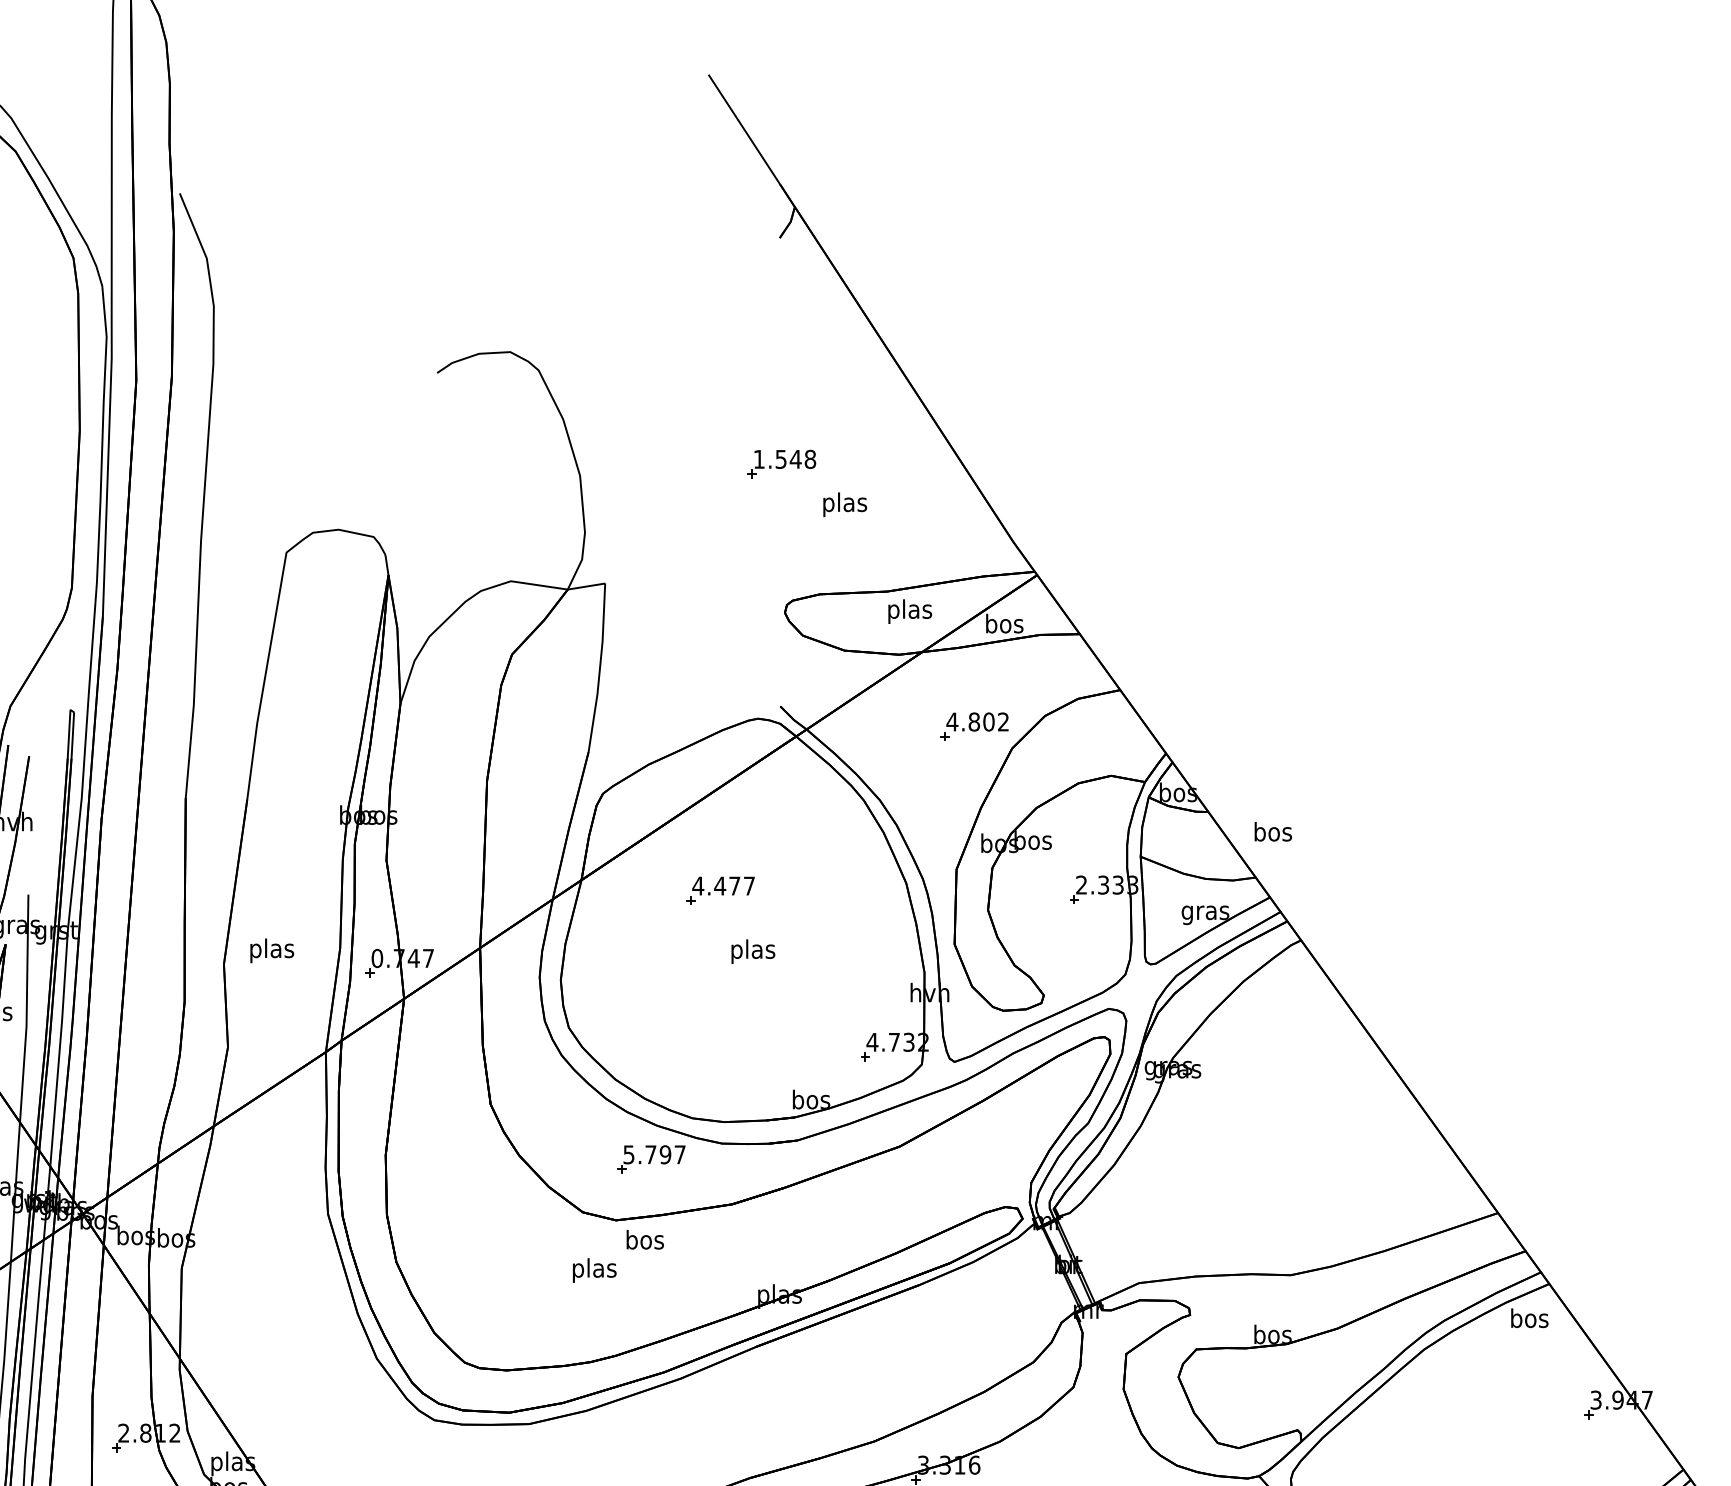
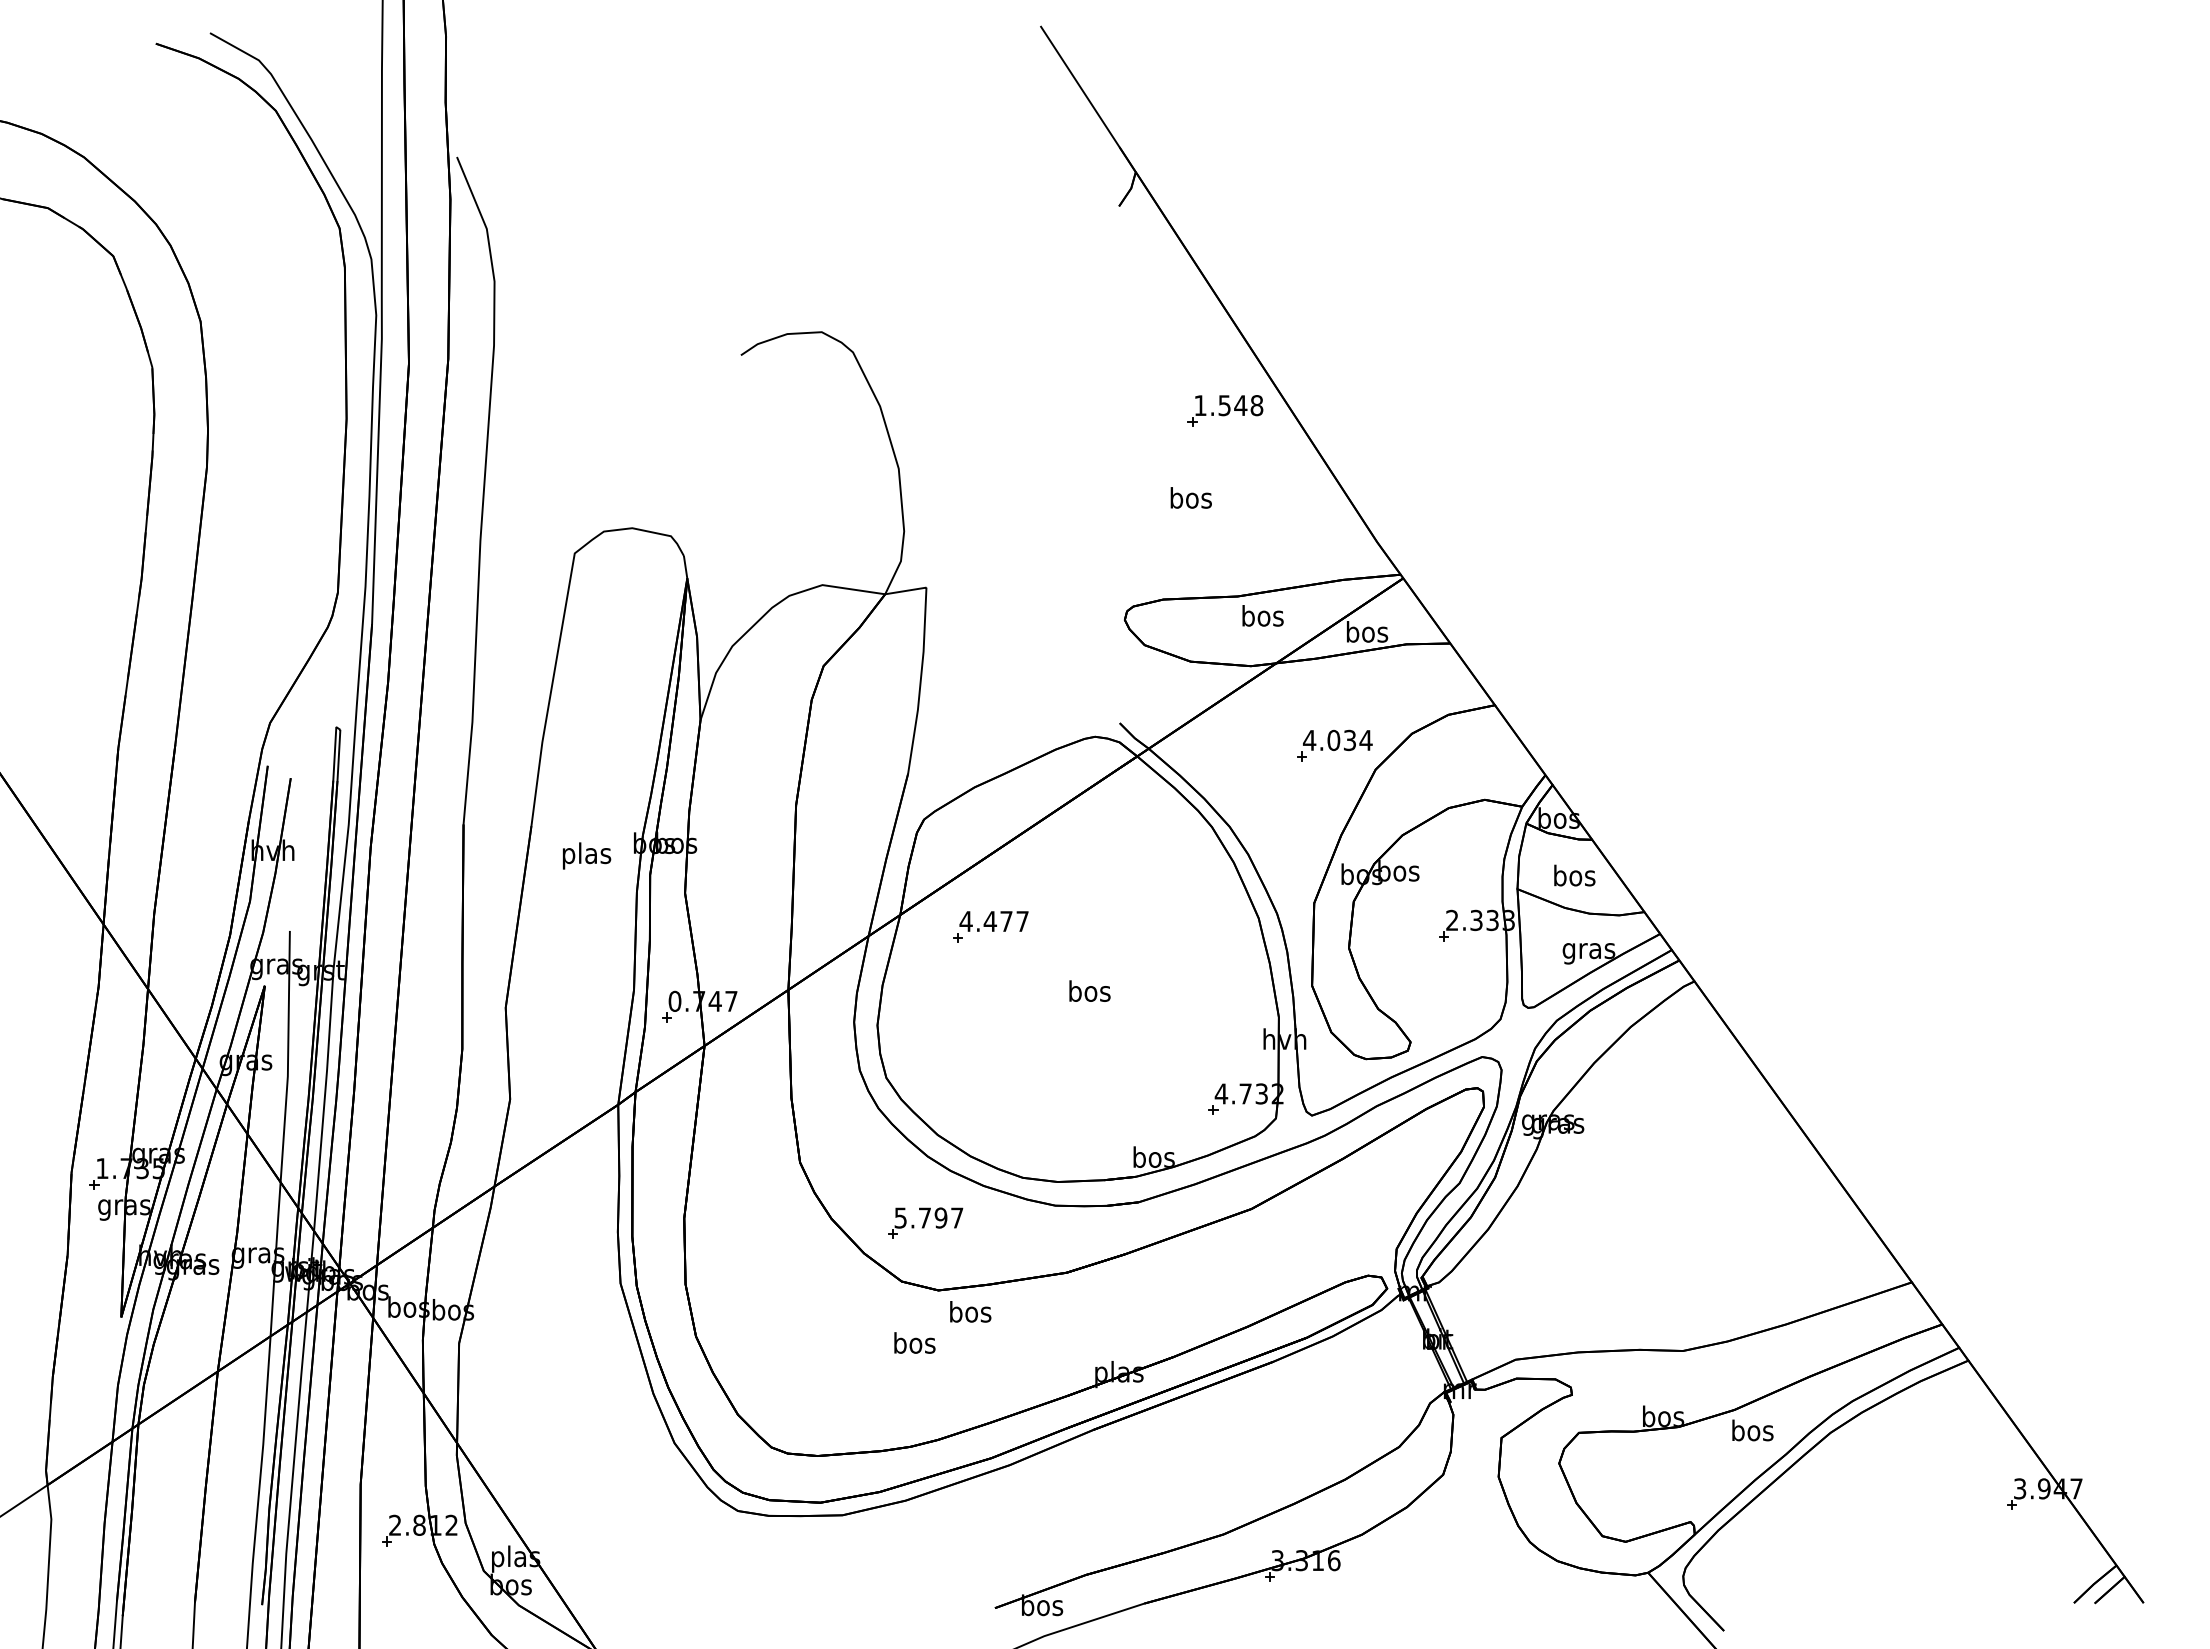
part: (781, 463) -> (1225, 410), moved
text: (845, 504) -> (1191, 500), plas -> bos
text: (910, 611) -> (1263, 618), plas -> bos
text: (988, 722) -> (1349, 740), 4.802 -> 4.034
text: (1273, 831) -> (1574, 875), moved
part: (720, 890) -> (990, 926), moved
text: (272, 950) -> (587, 855), moved
text: (752, 951) -> (1089, 993), plas -> bos
part: (651, 1158) -> (925, 1222), moved
text: (594, 1270) -> (914, 1345), plas -> bos
text: (1529, 1318) -> (1752, 1430), moved

